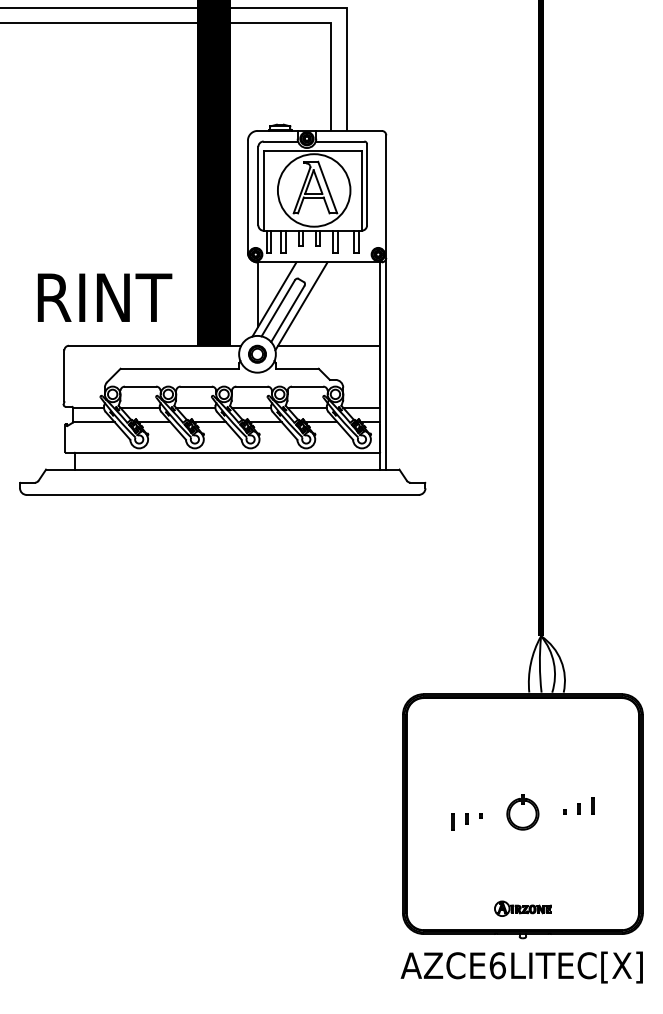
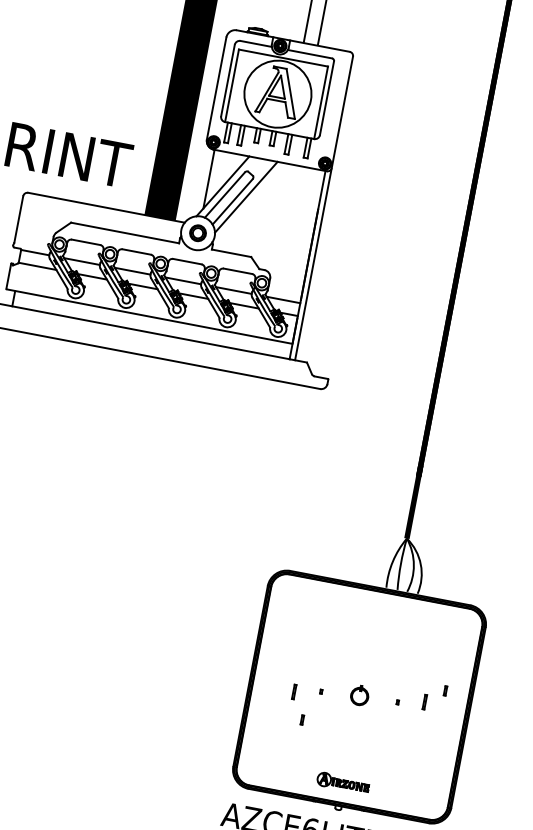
line: (329, 345) -> (264, 237), removed
part: (578, 808) -> (445, 690), moved
part: (522, 812) -> (359, 695), size x0.6
part: (466, 818) -> (302, 719), moved

